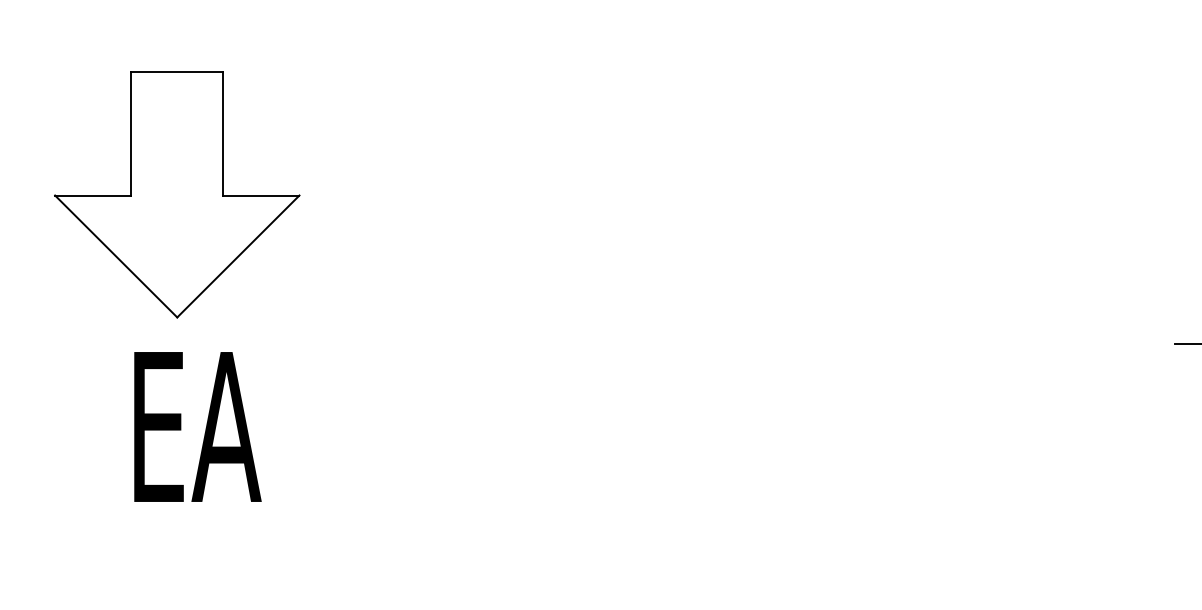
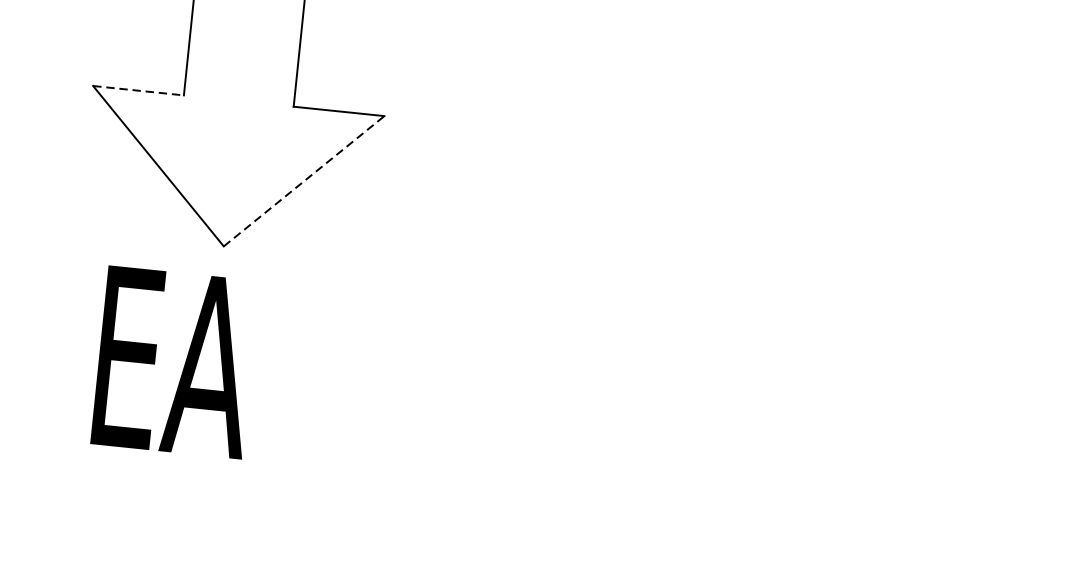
line: (93, 195) -> (138, 90), solid -> dashed
line: (238, 256) -> (304, 181), solid -> dashed
text: (197, 426) -> (174, 361), moved

